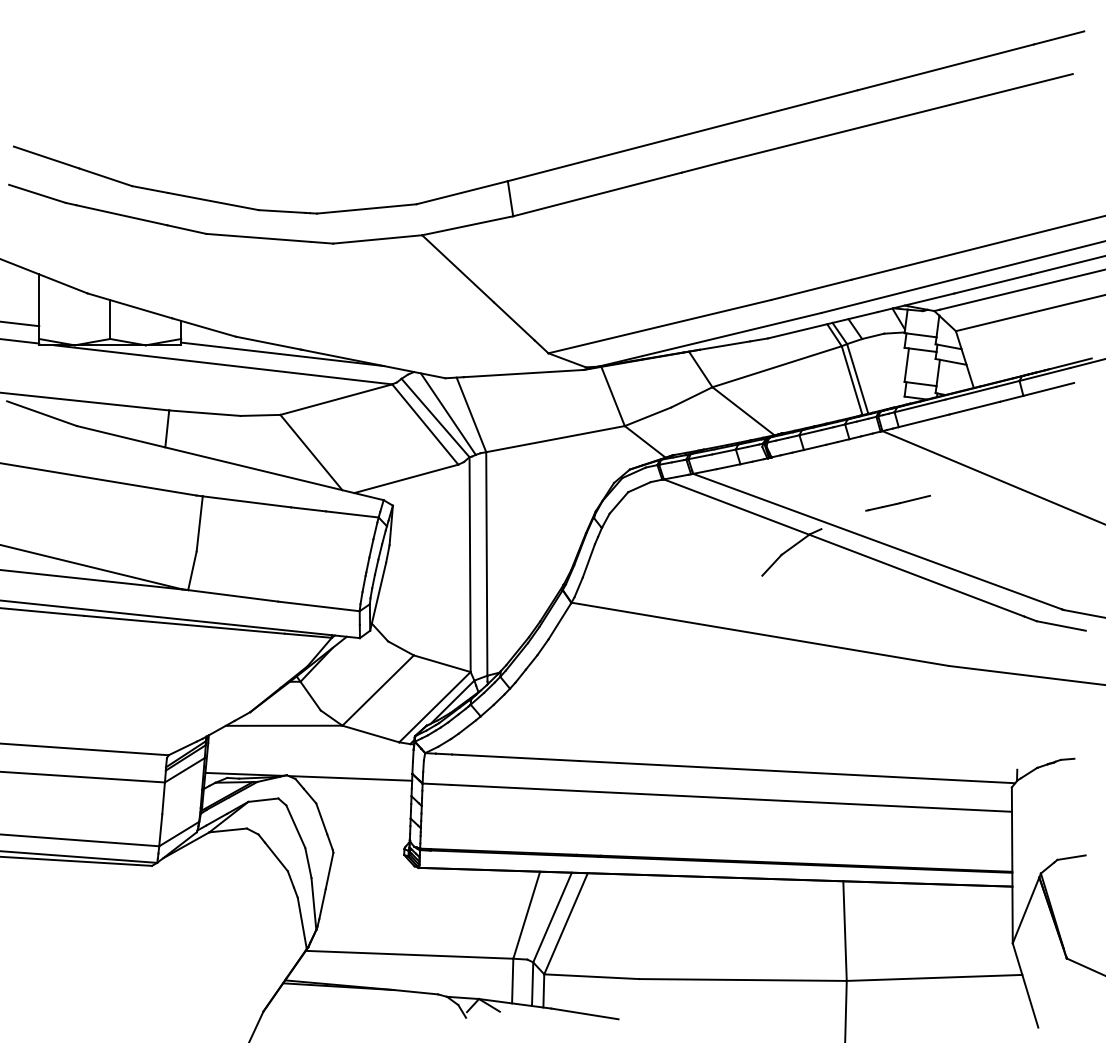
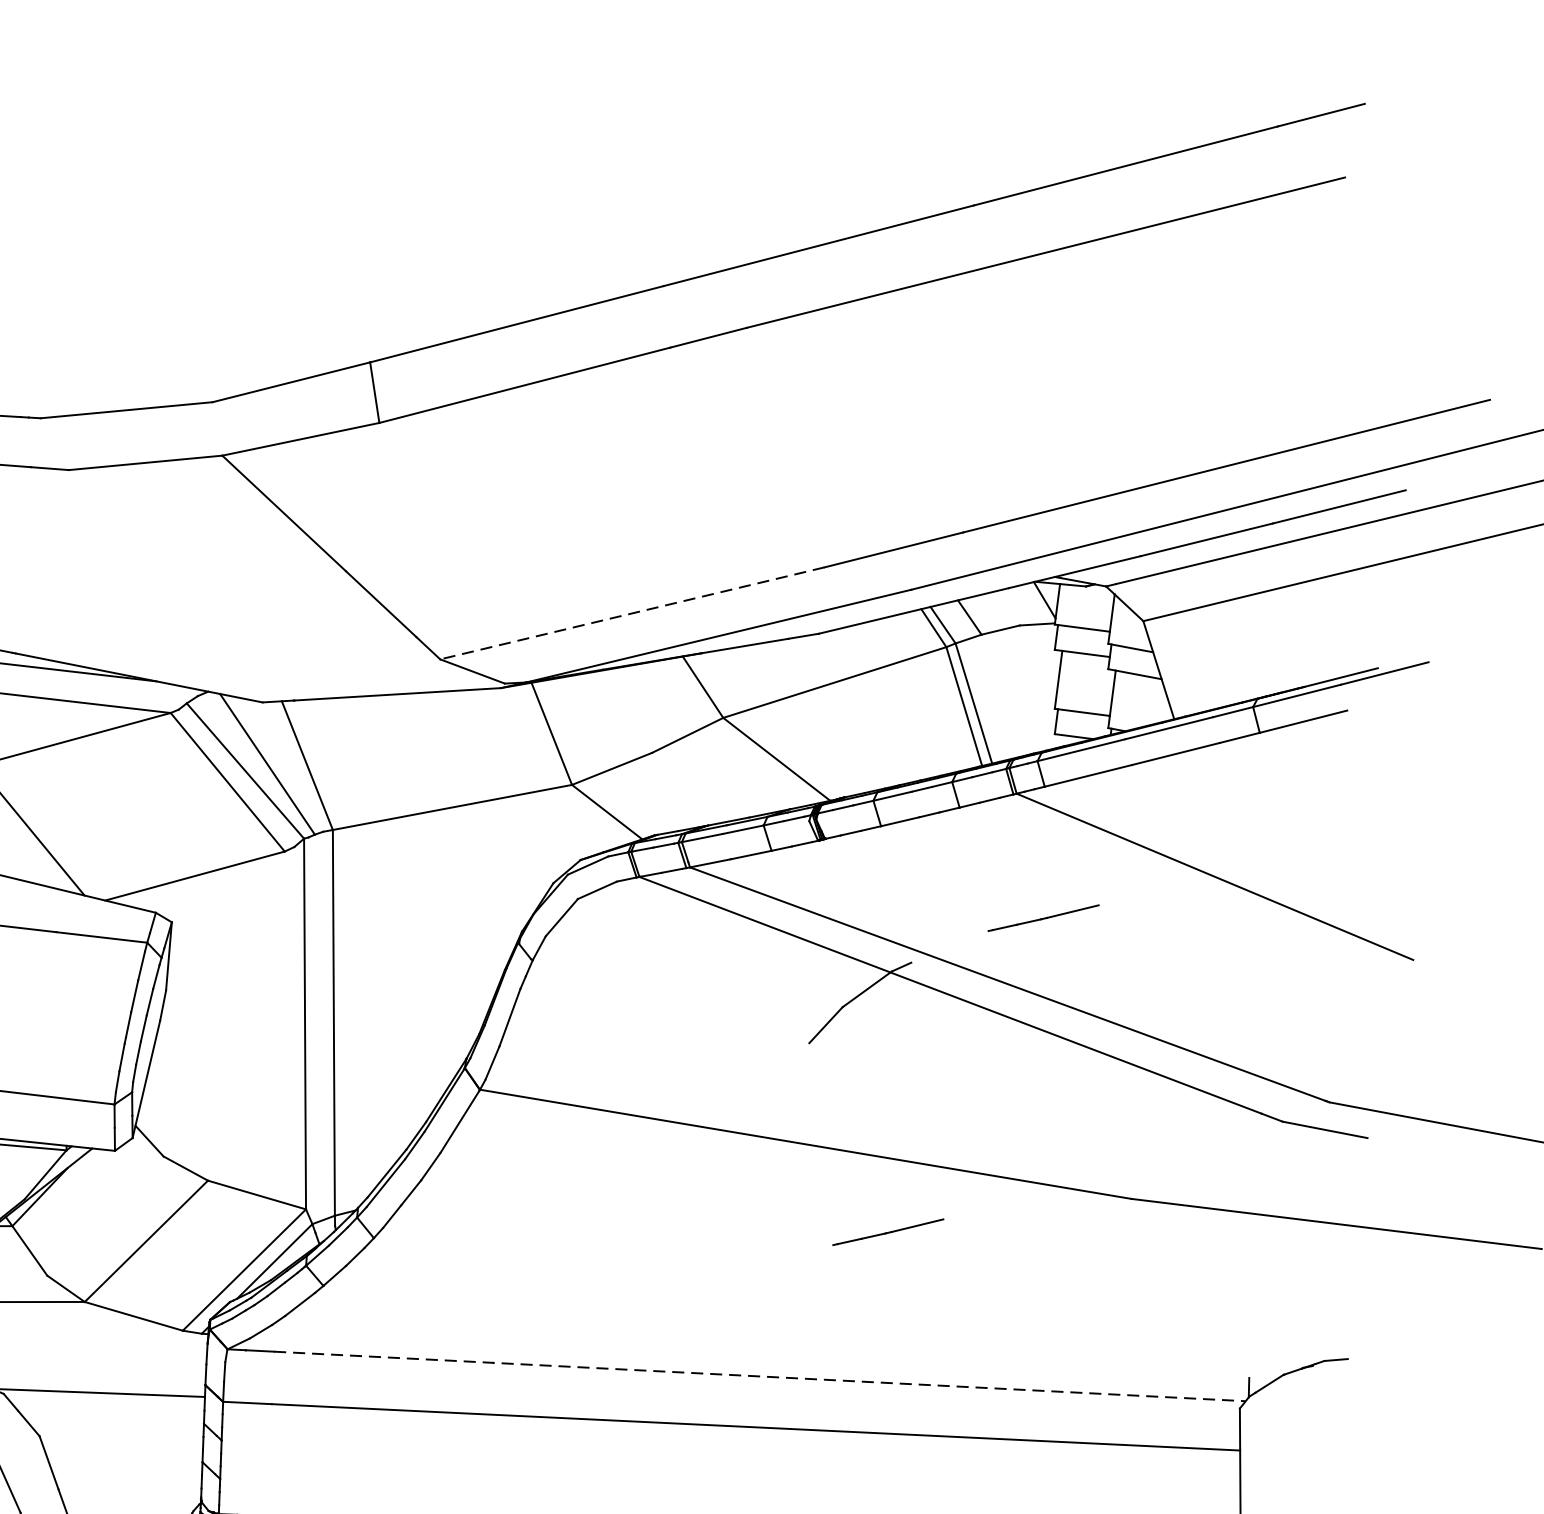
line: (659, 326) -> (631, 613), solid -> dashed
line: (807, 684) -> (887, 1230), added
line: (733, 768) -> (759, 1375), solid -> dashed

